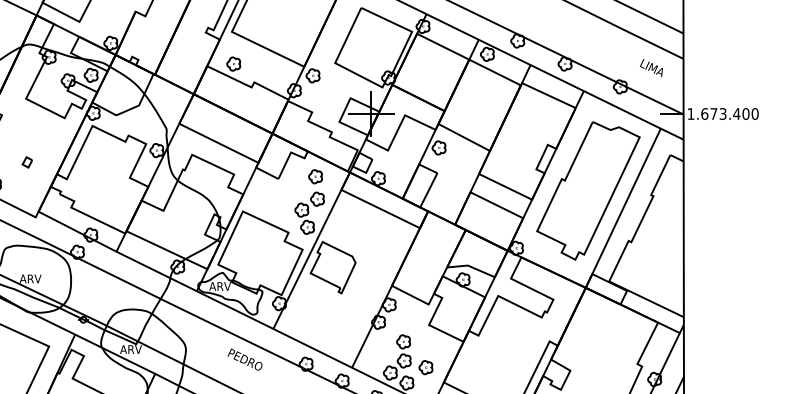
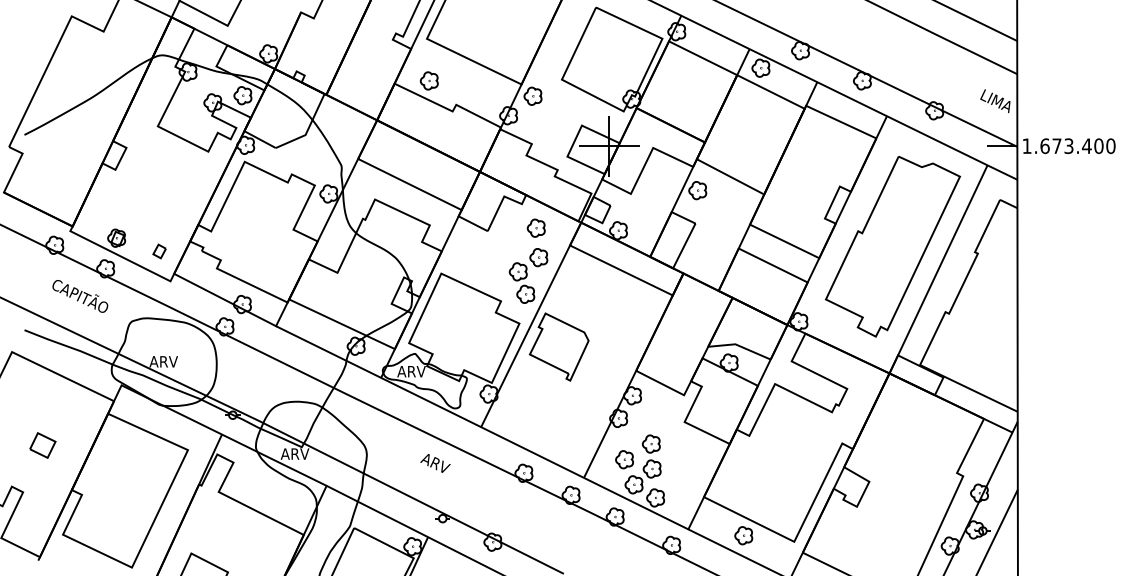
text: (651, 67) -> (995, 100), moved
part: (27, 162) -> (159, 251), moved
text: (244, 359) -> (443, 466), PEDRO -> ARV
part: (425, 367) -> (624, 459), moved

